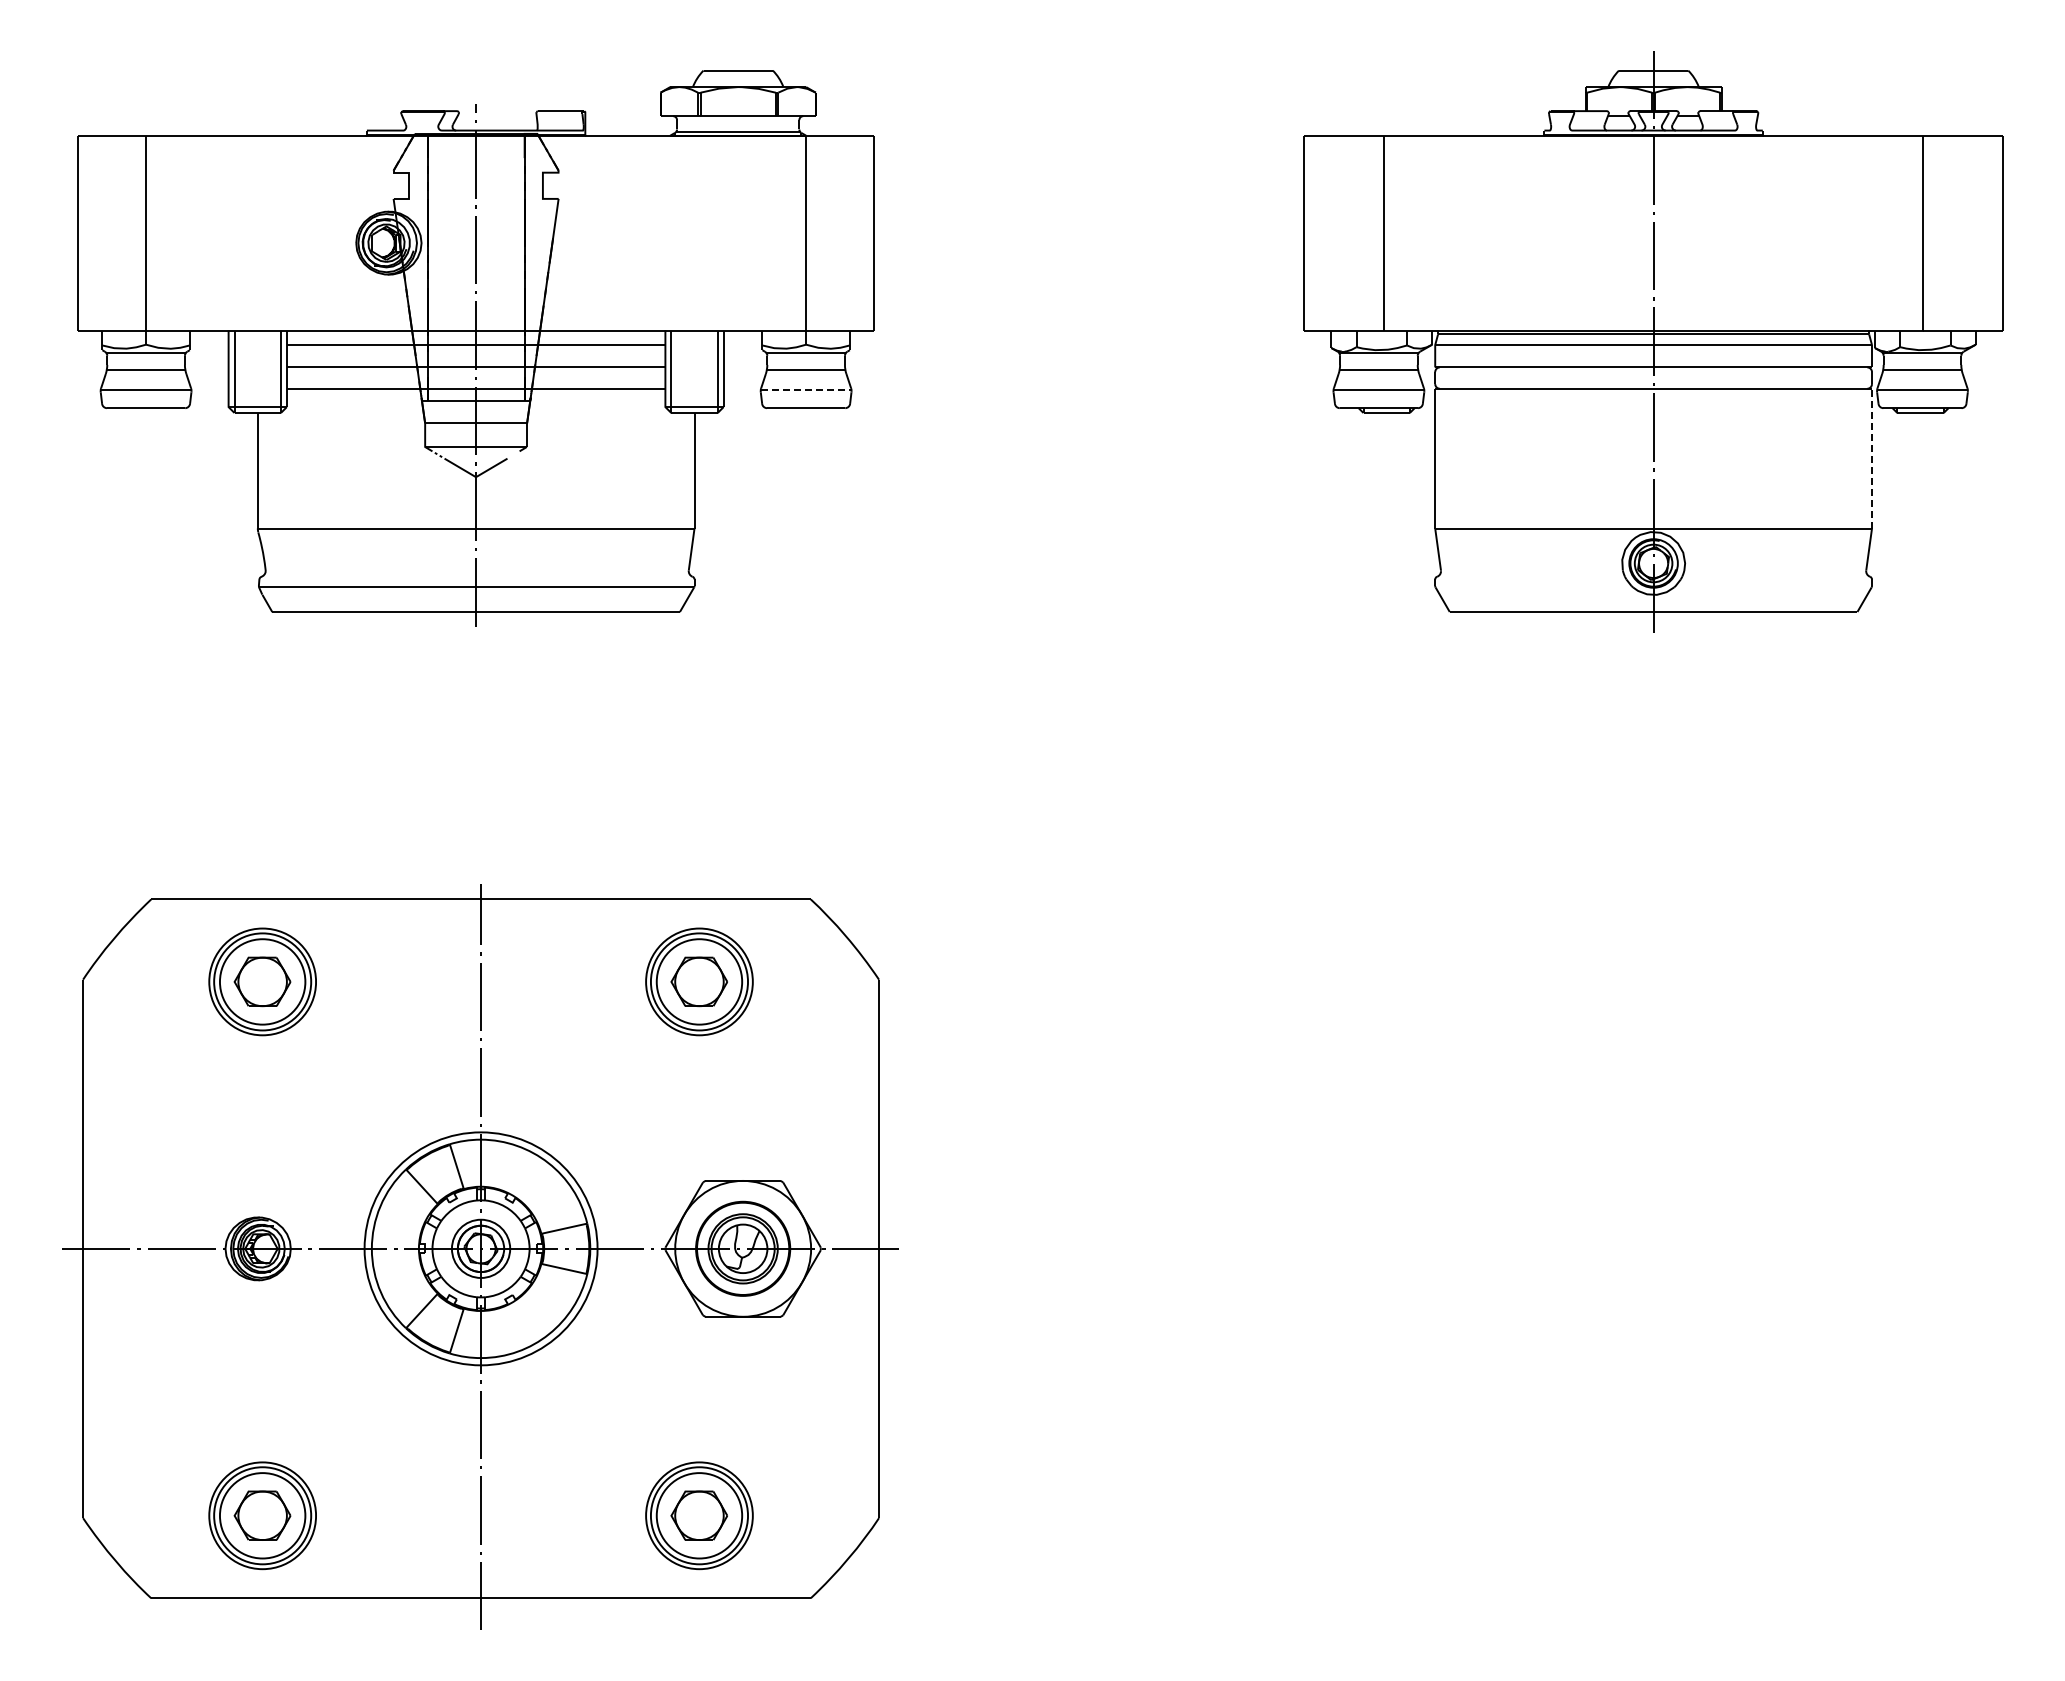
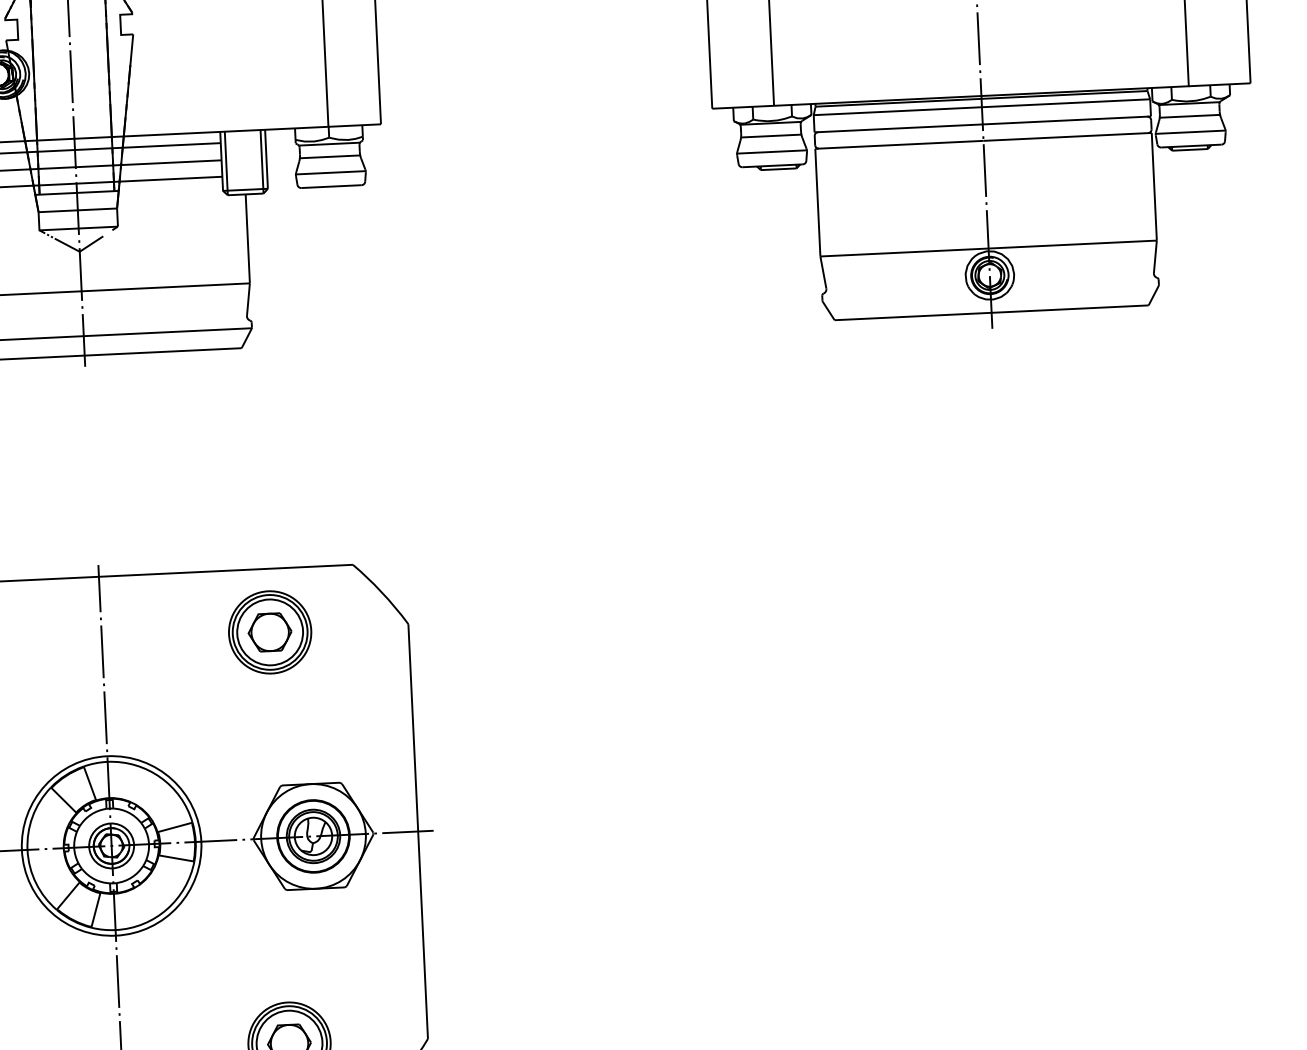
line: (806, 390) -> (331, 172), dashed -> solid
line: (1872, 458) -> (1154, 186), dashed -> solid

